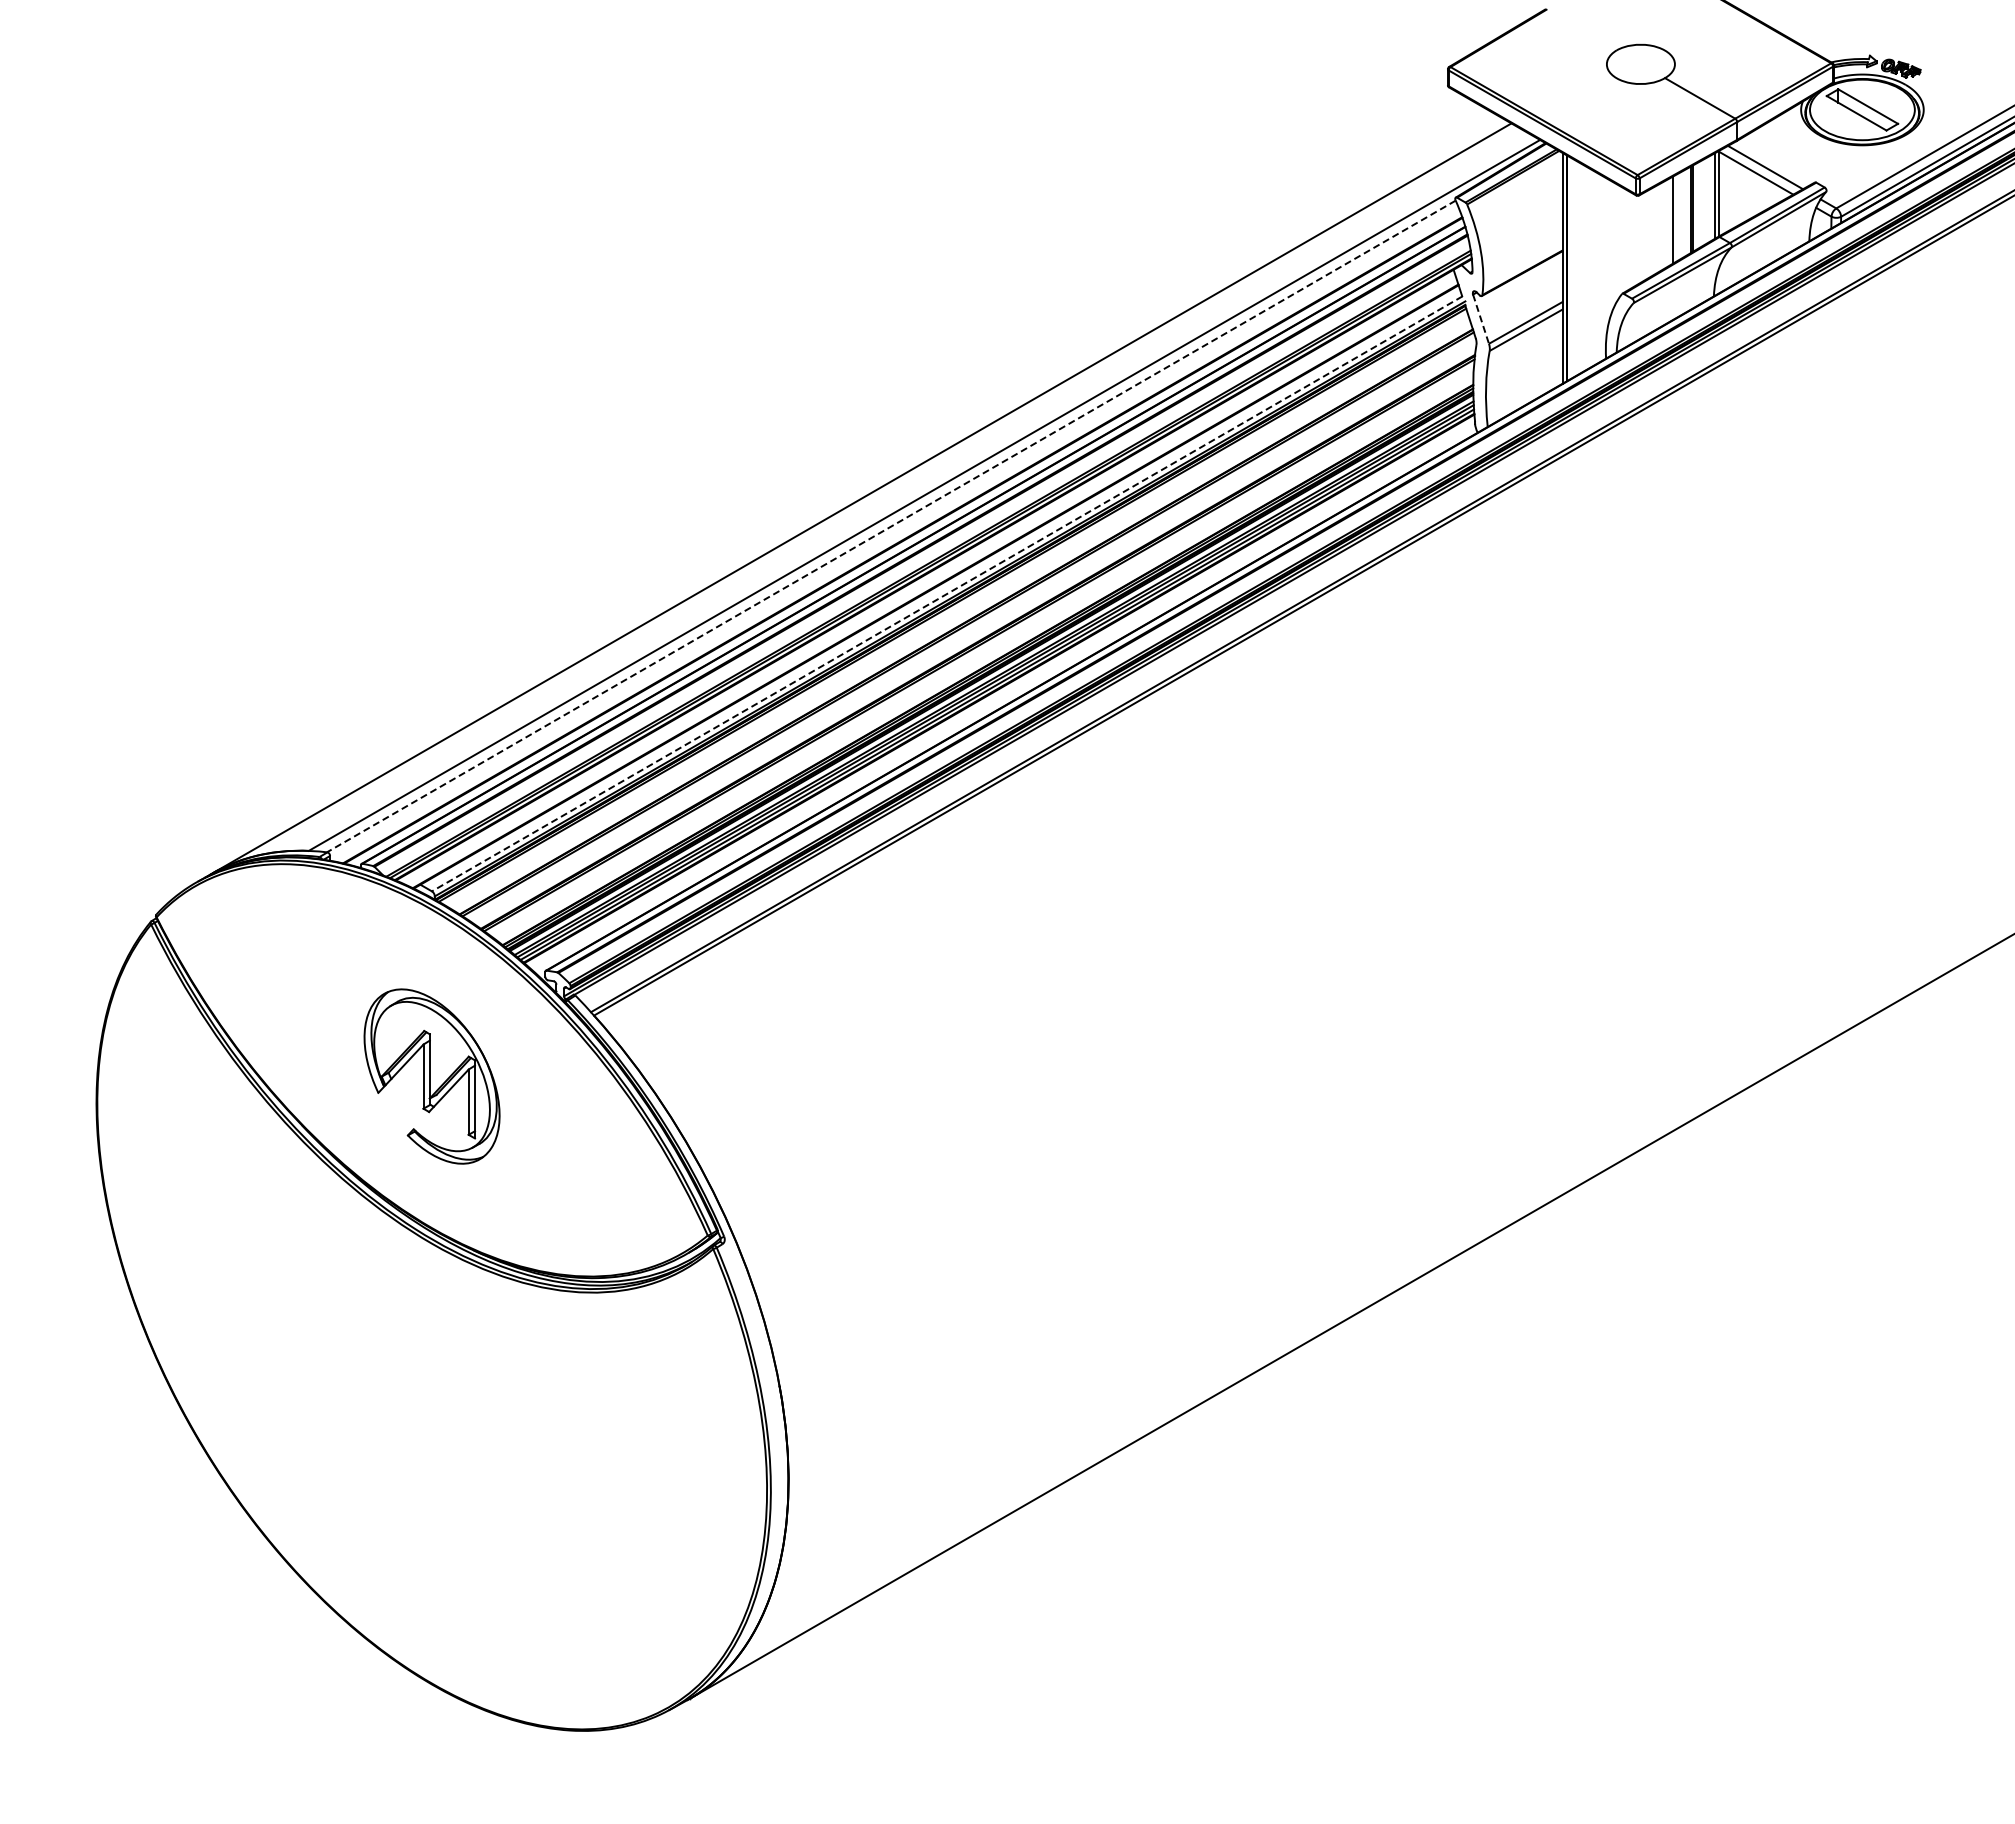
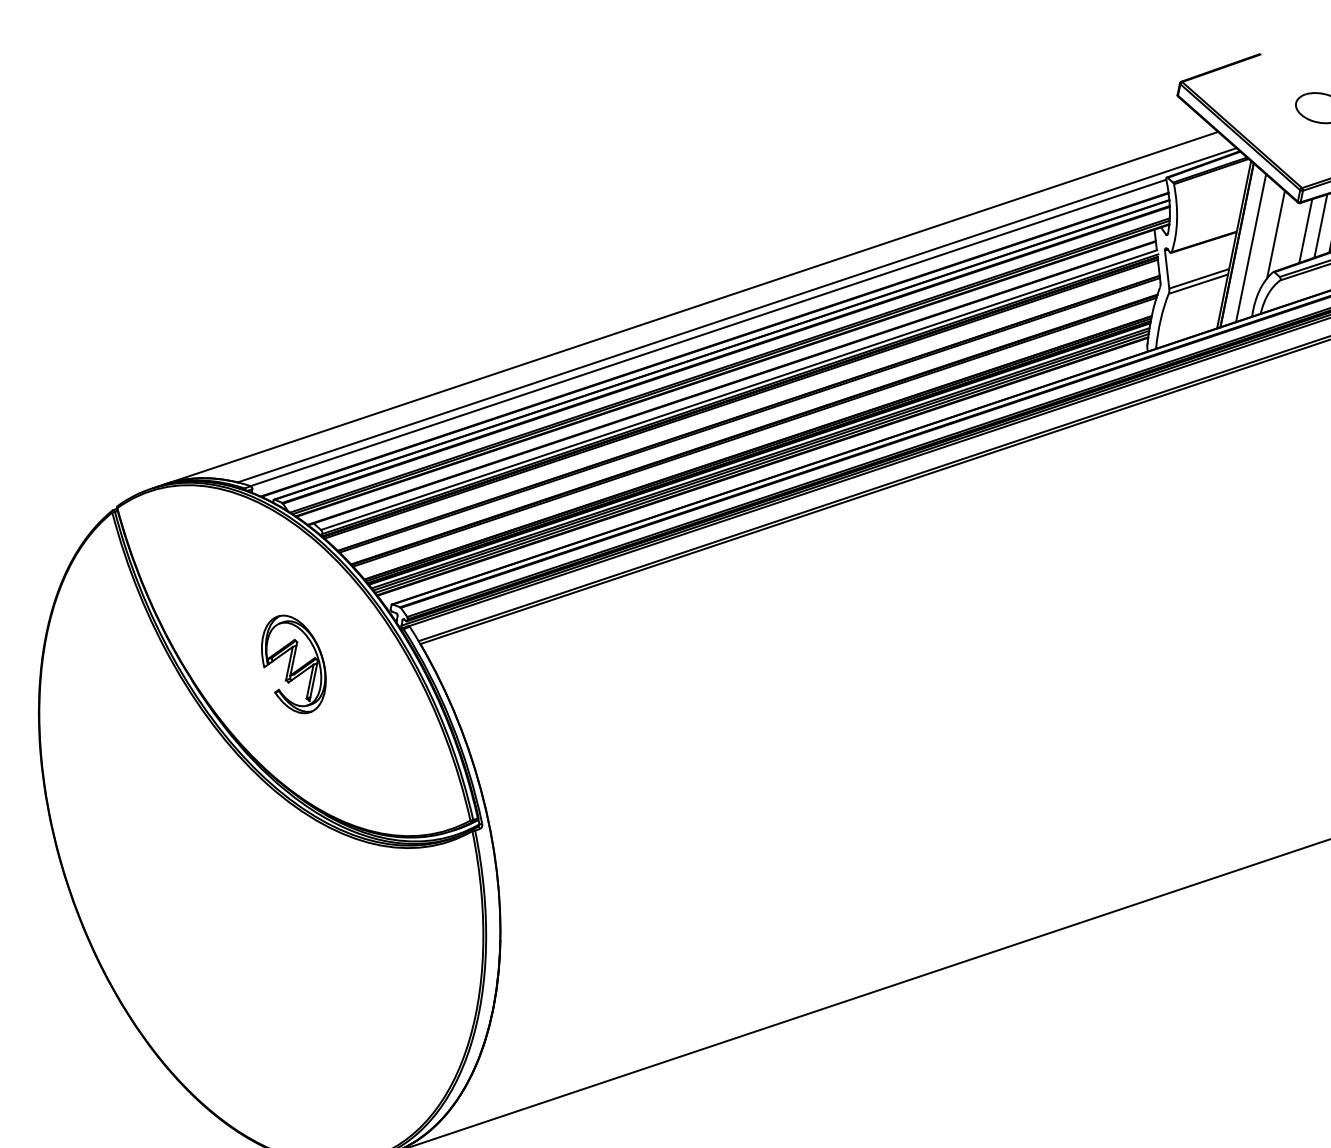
line: (1654, 230) -> (1306, 230), added
line: (1615, 243) -> (1275, 234), added
line: (1586, 268) -> (1251, 248), added
line: (1481, 319) -> (1167, 269), dashed -> solid
line: (891, 526) -> (708, 332), dashed -> solid
line: (947, 593) -> (739, 389), dashed -> solid
part: (432, 1076) -> (294, 664), size x0.71

